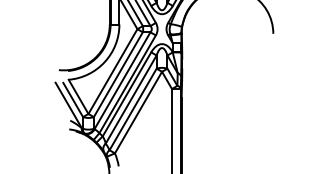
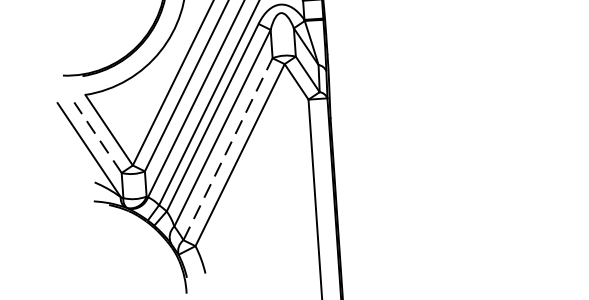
line: (73, 100) -> (98, 138), solid -> dashed
line: (133, 109) -> (228, 149), solid -> dashed

